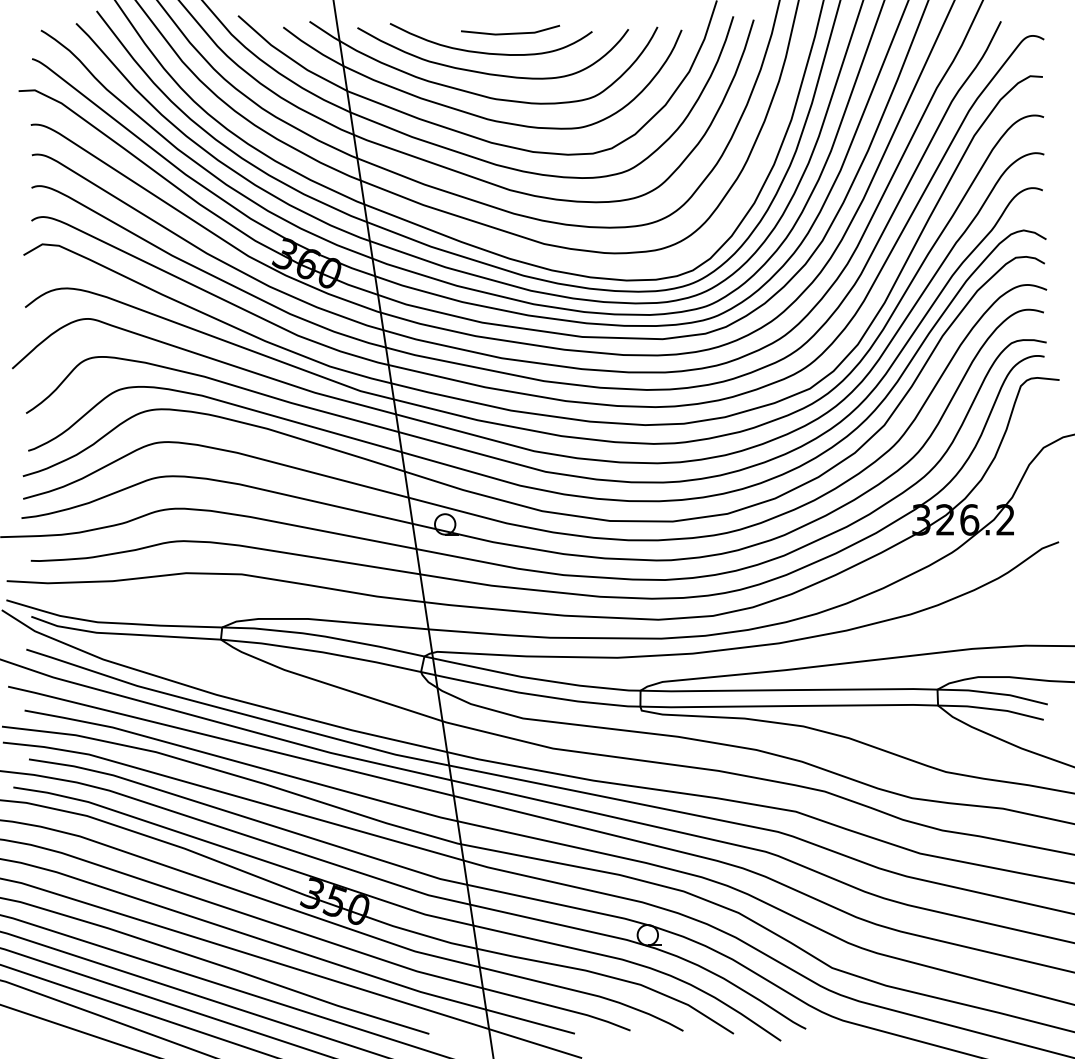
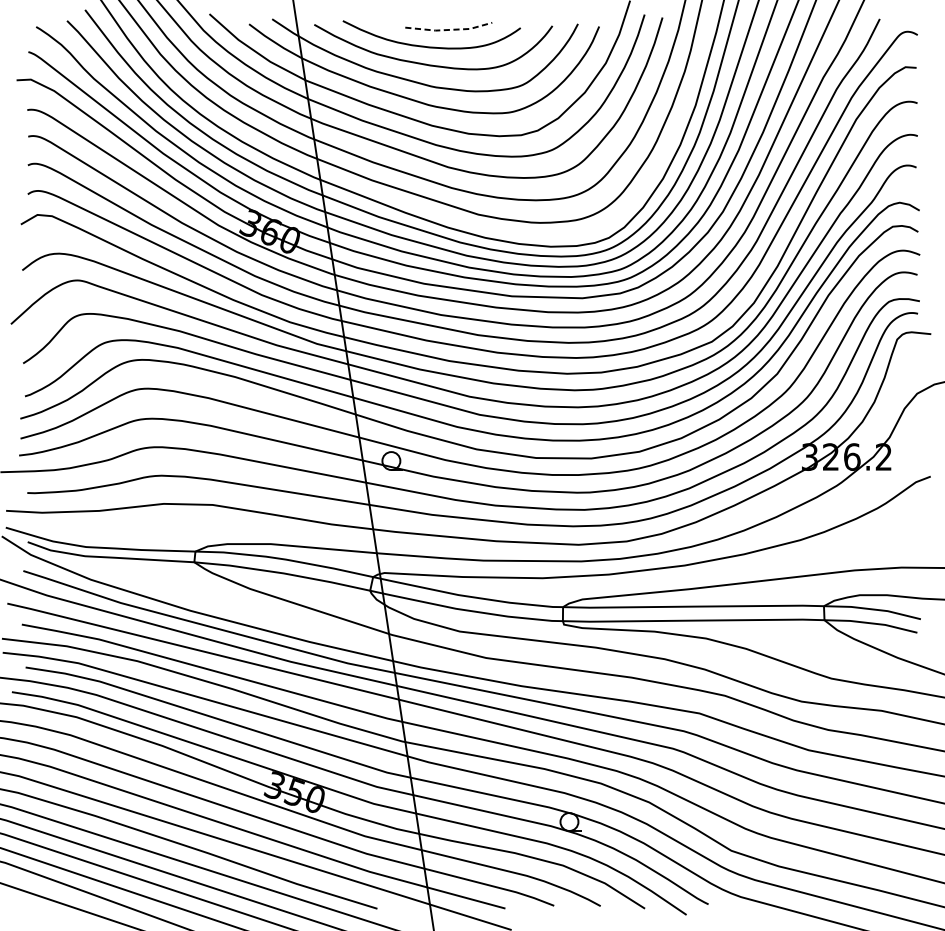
line: (511, 33) -> (449, 29), solid -> dashed

